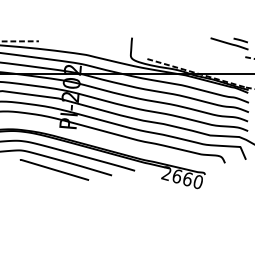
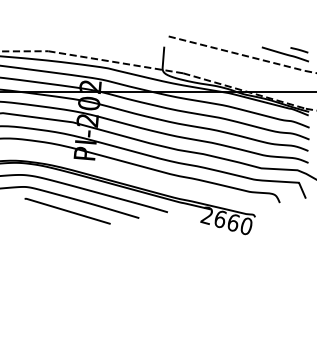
line: (190, 43) -> (236, 53), added
line: (92, 50) -> (114, 62), added

